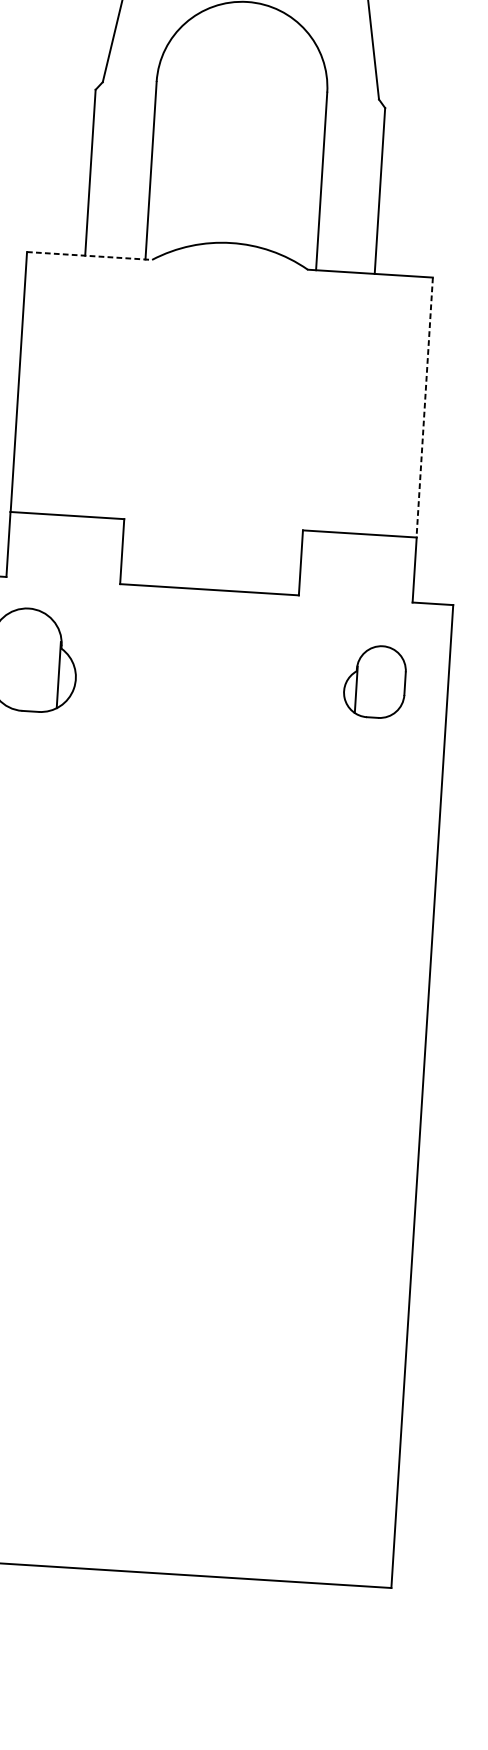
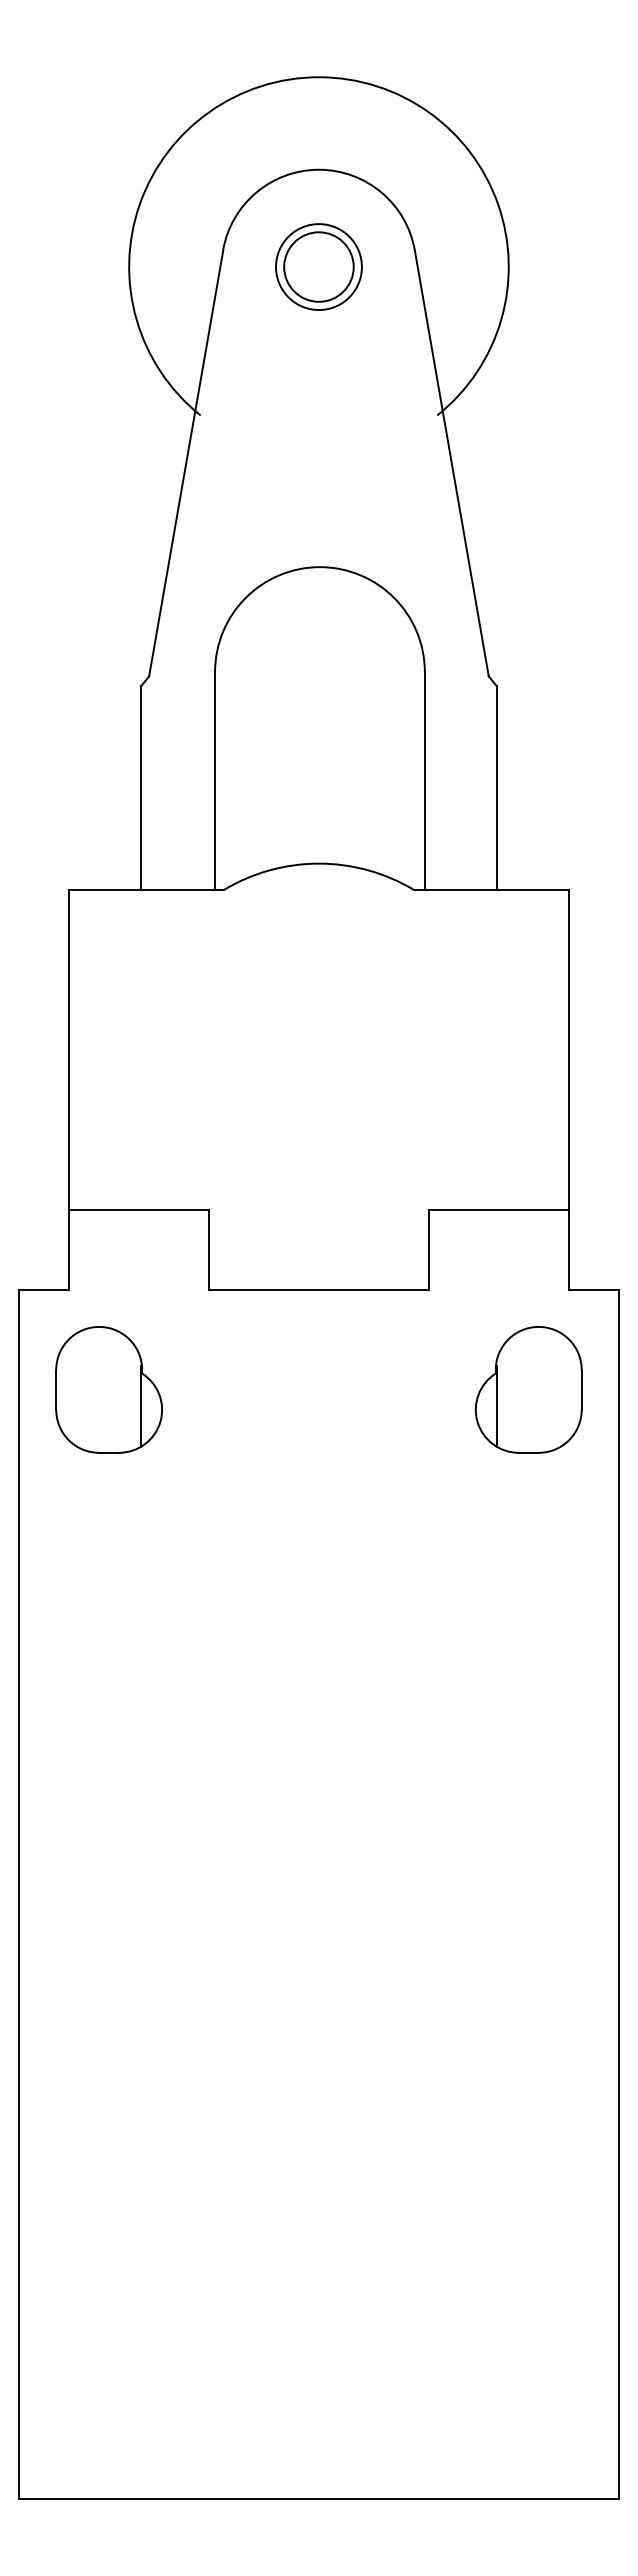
line: (89, 256) -> (146, 890), dashed -> solid
line: (424, 407) -> (568, 1050), dashed -> solid
part: (374, 681) -> (528, 1389), size x1.43

